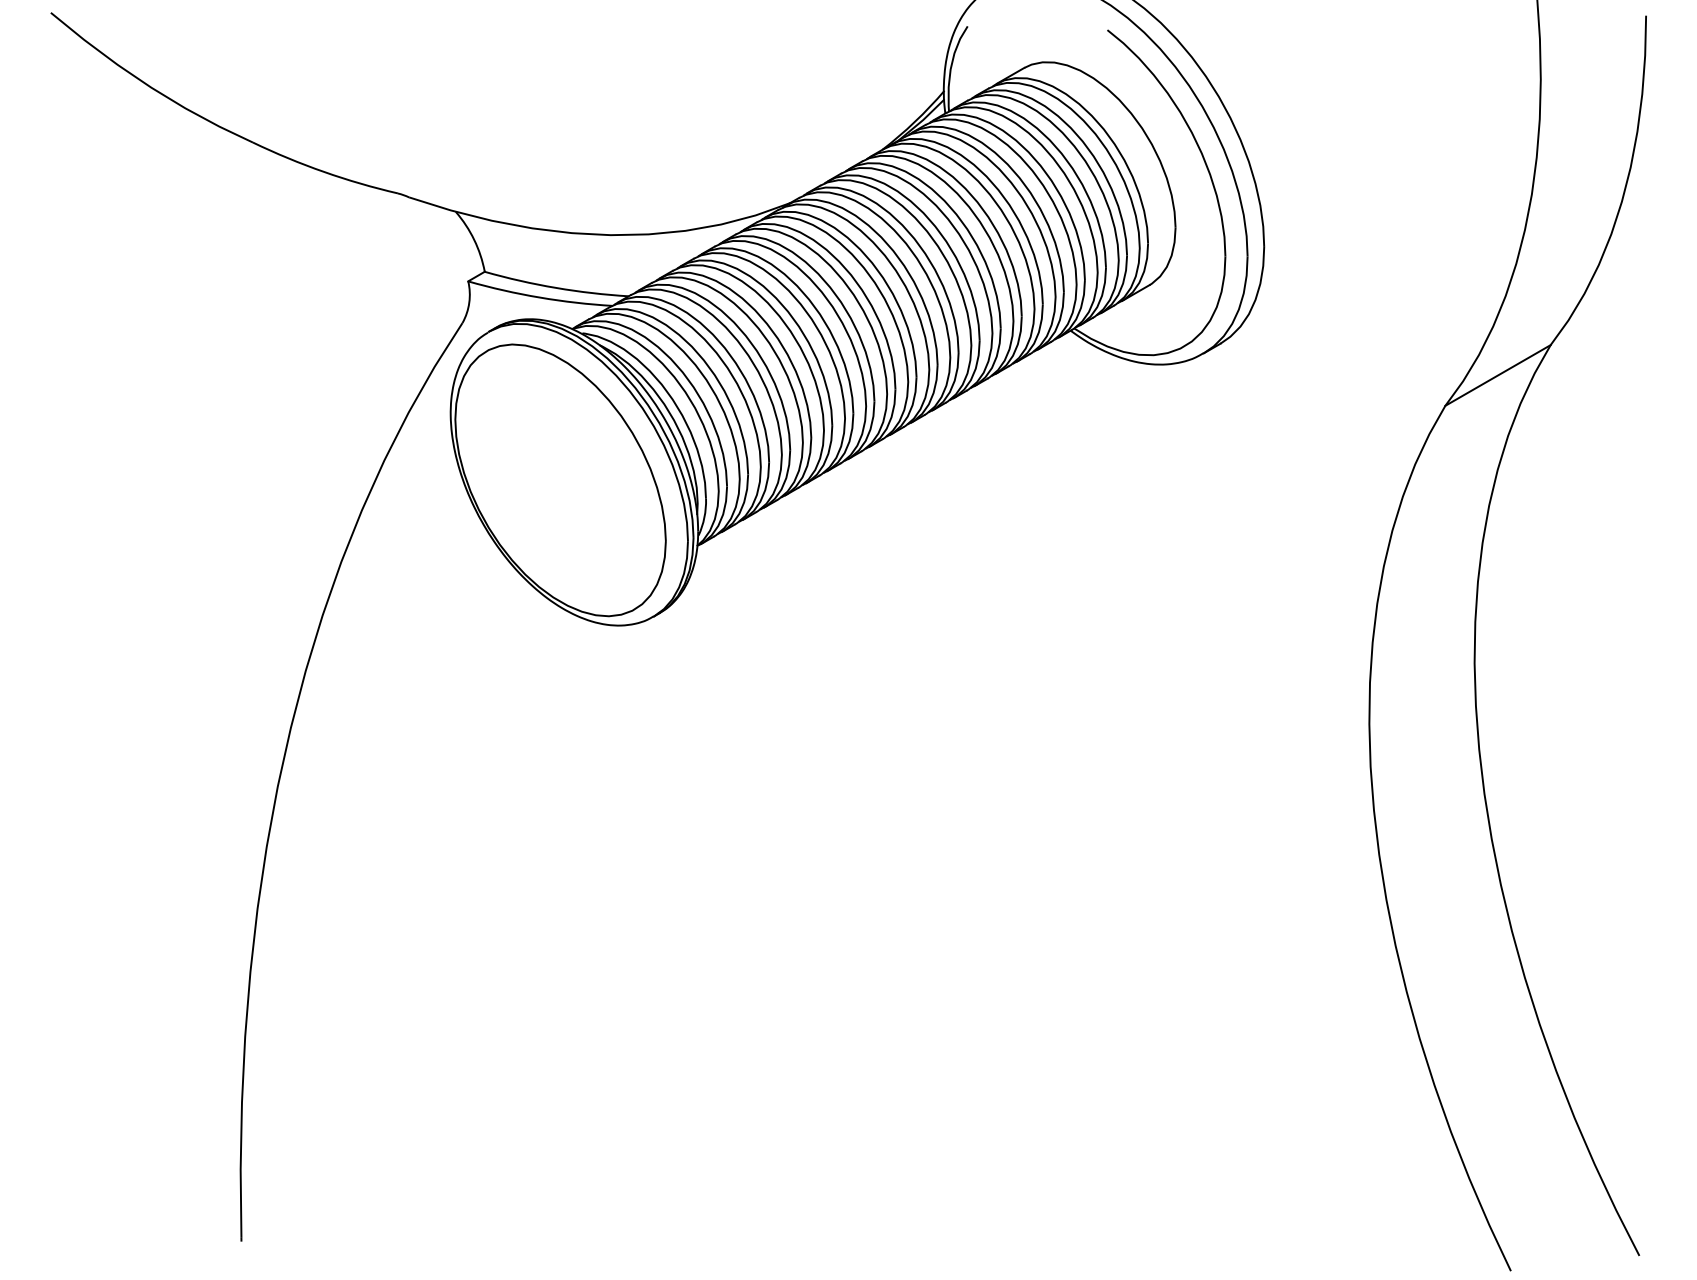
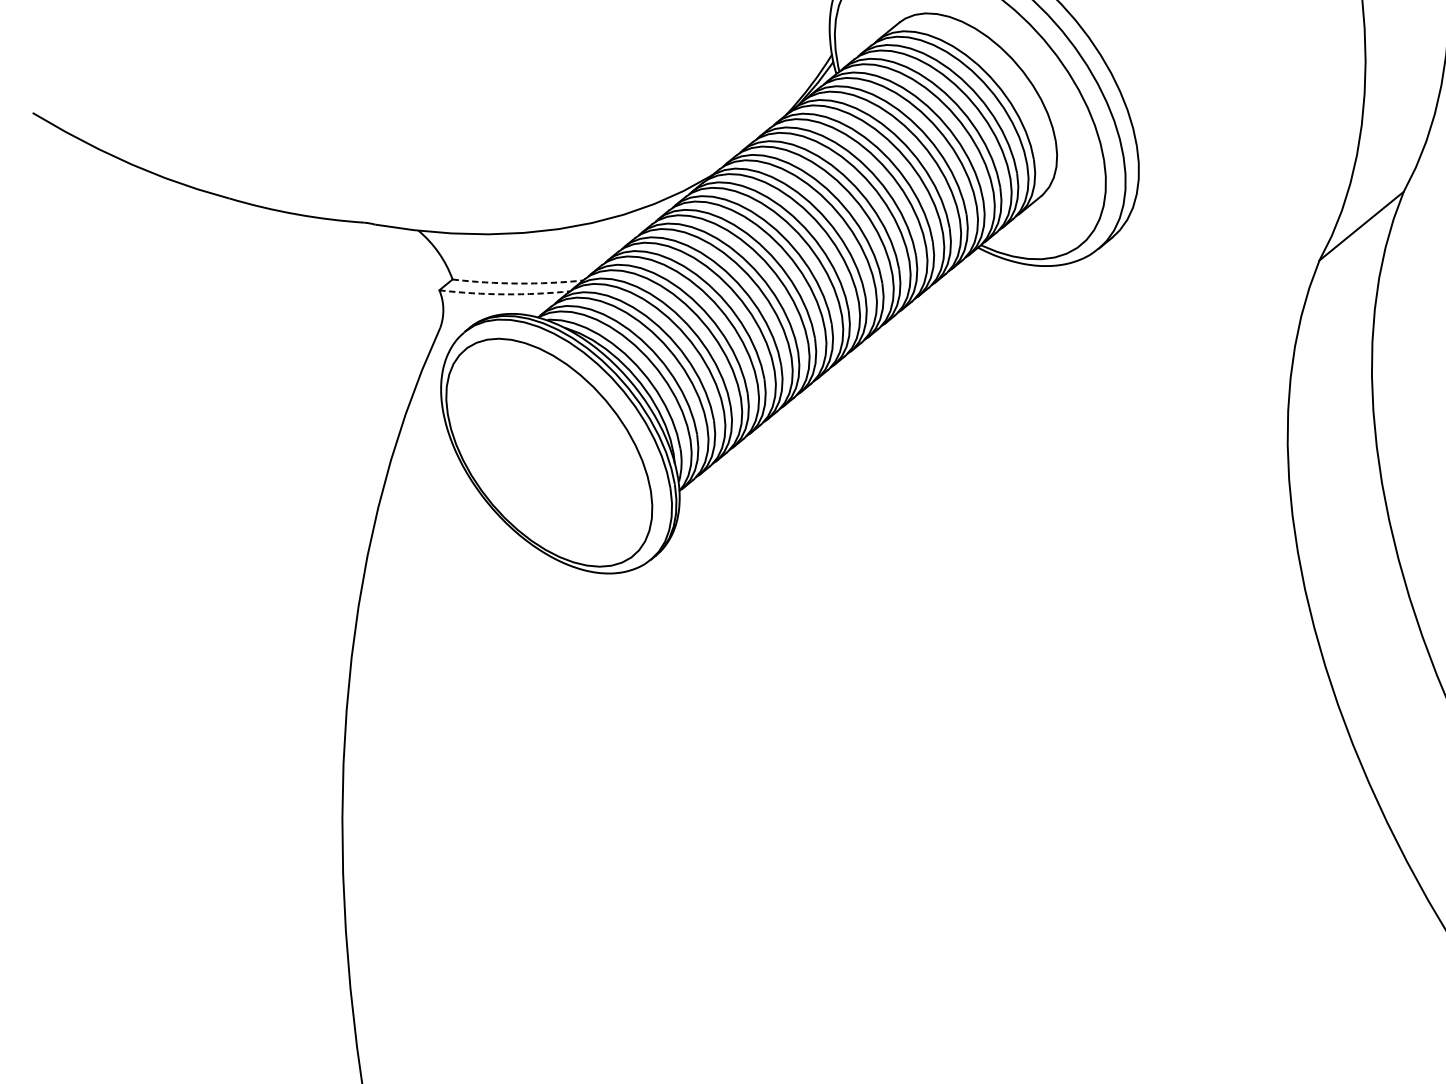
arc: (556, 287) -> (518, 283), solid -> dashed
arc: (539, 297) -> (504, 294), solid -> dashed

